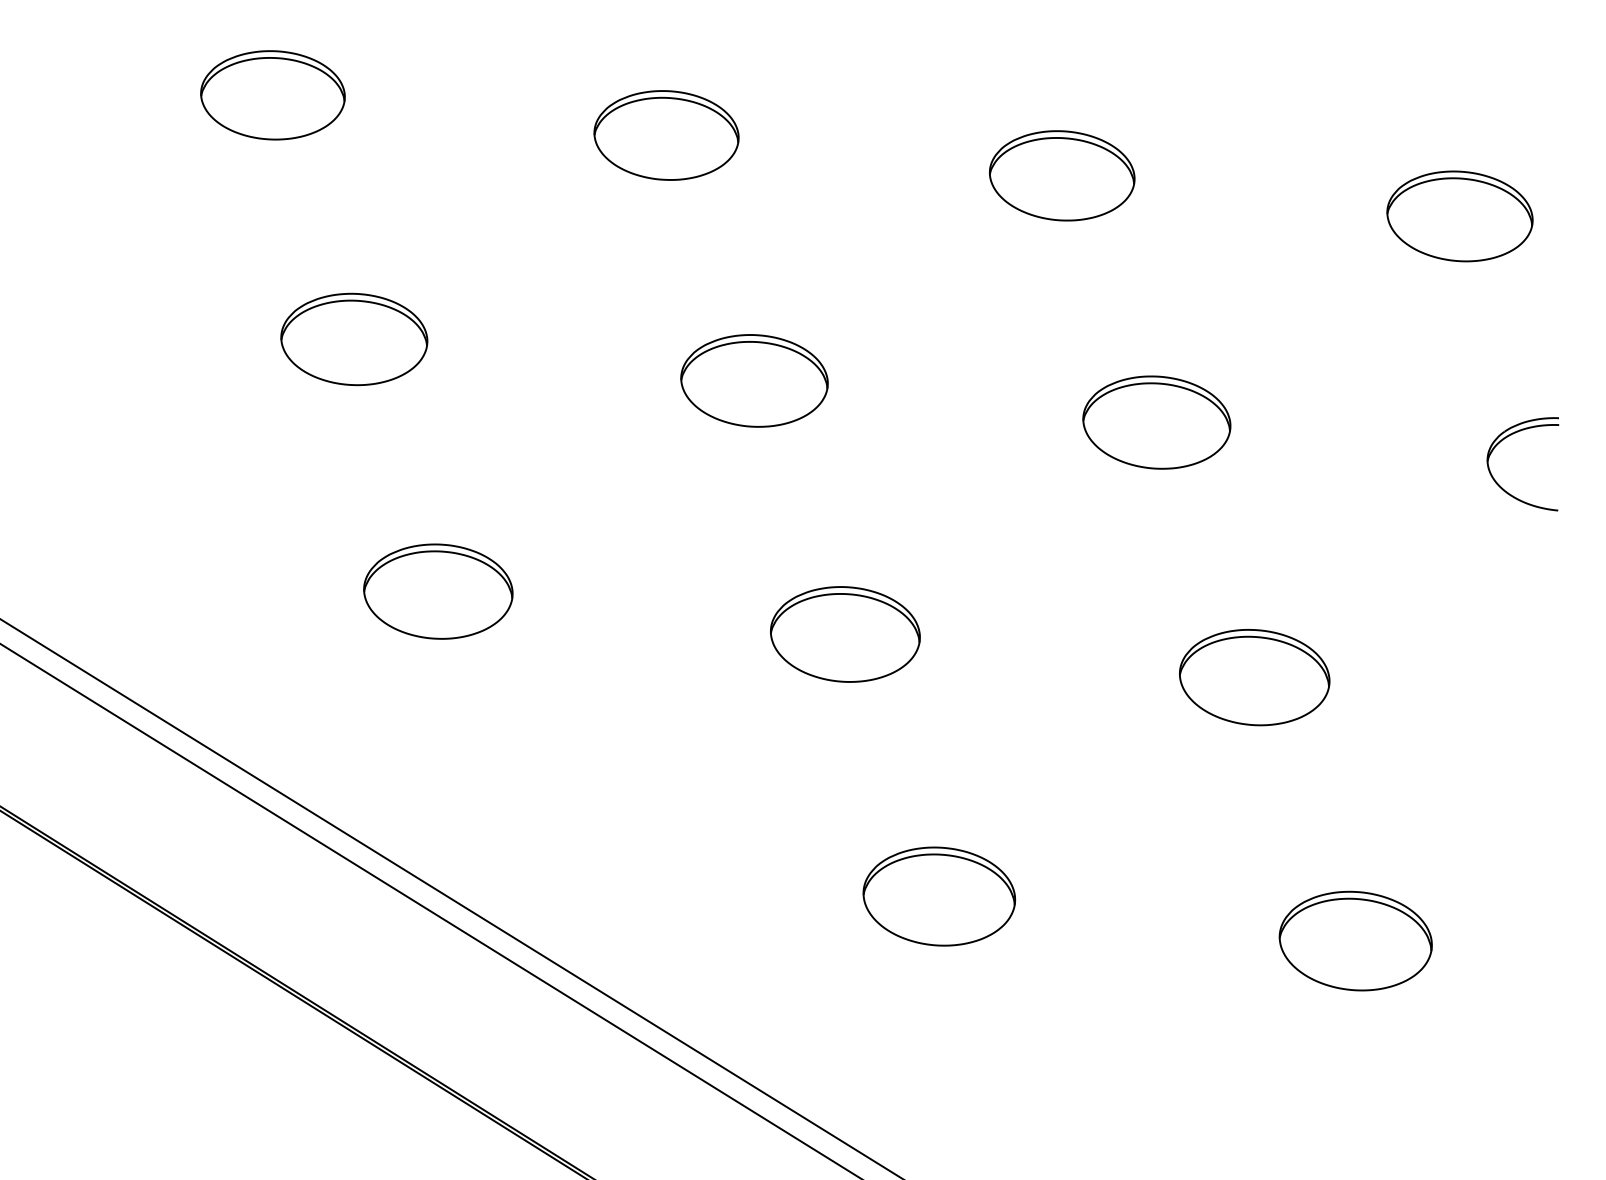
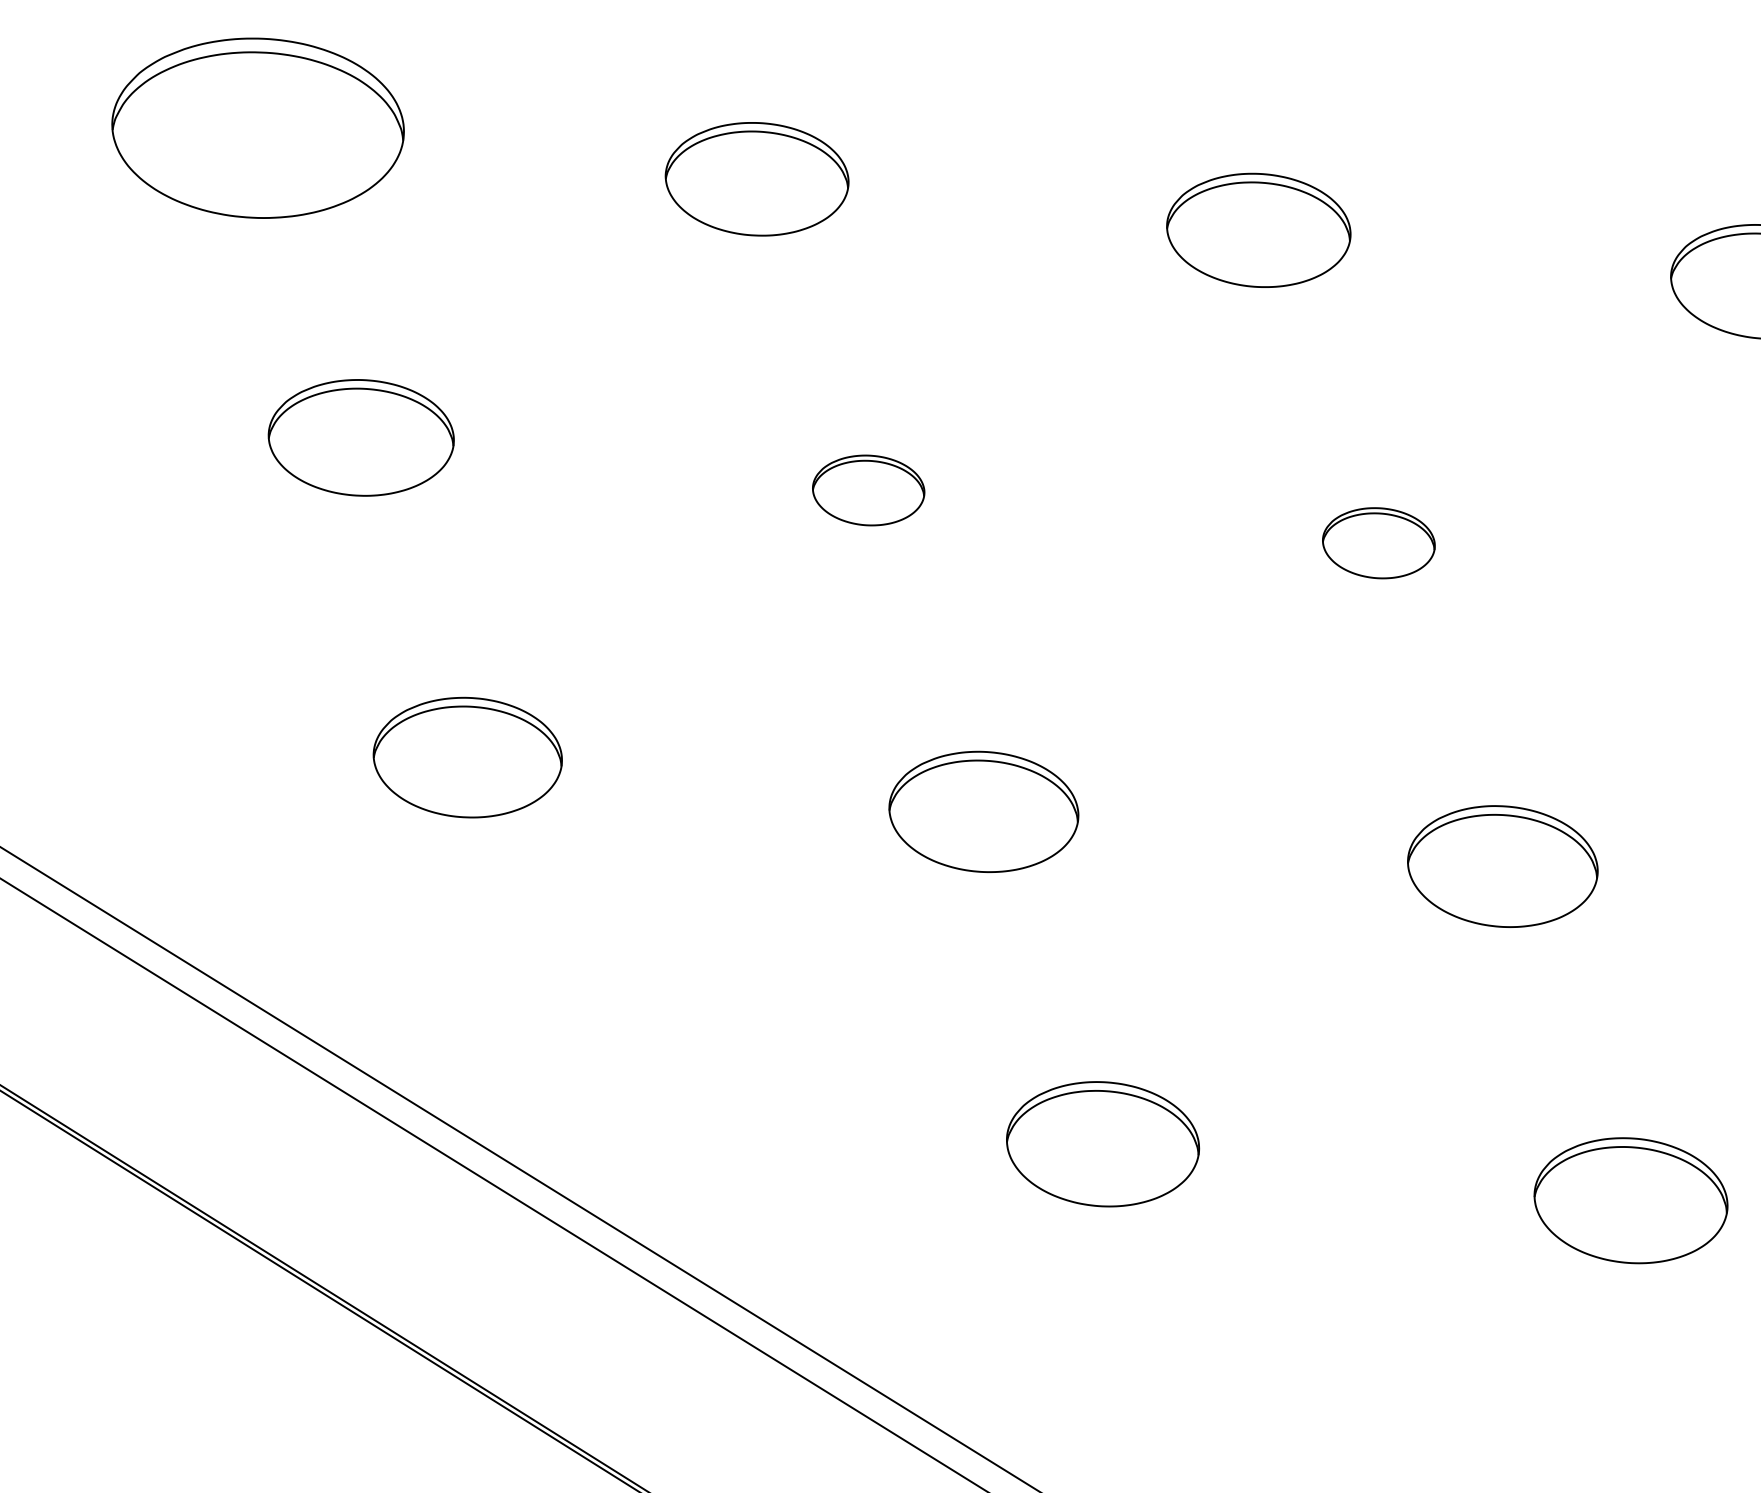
part: (272, 95) -> (257, 128), size x1.6
part: (754, 380) -> (868, 489), size x0.6
part: (1156, 422) -> (1378, 543), size x0.6

